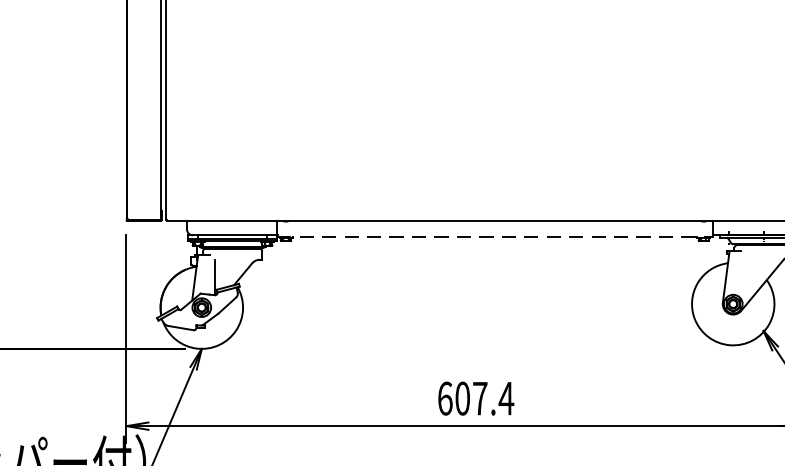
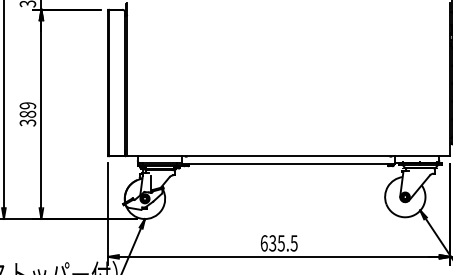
line: (494, 237) -> (288, 164), dashed -> solid
text: (484, 398) -> (283, 243), 607.4 -> 635.5

